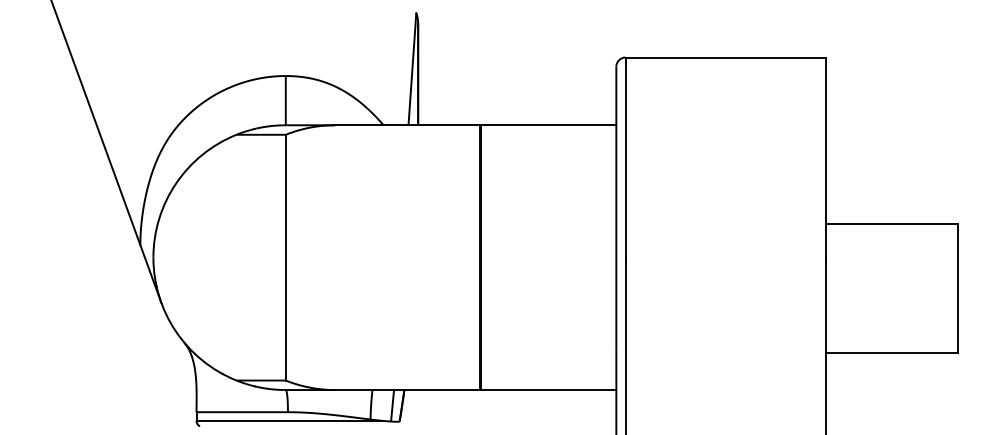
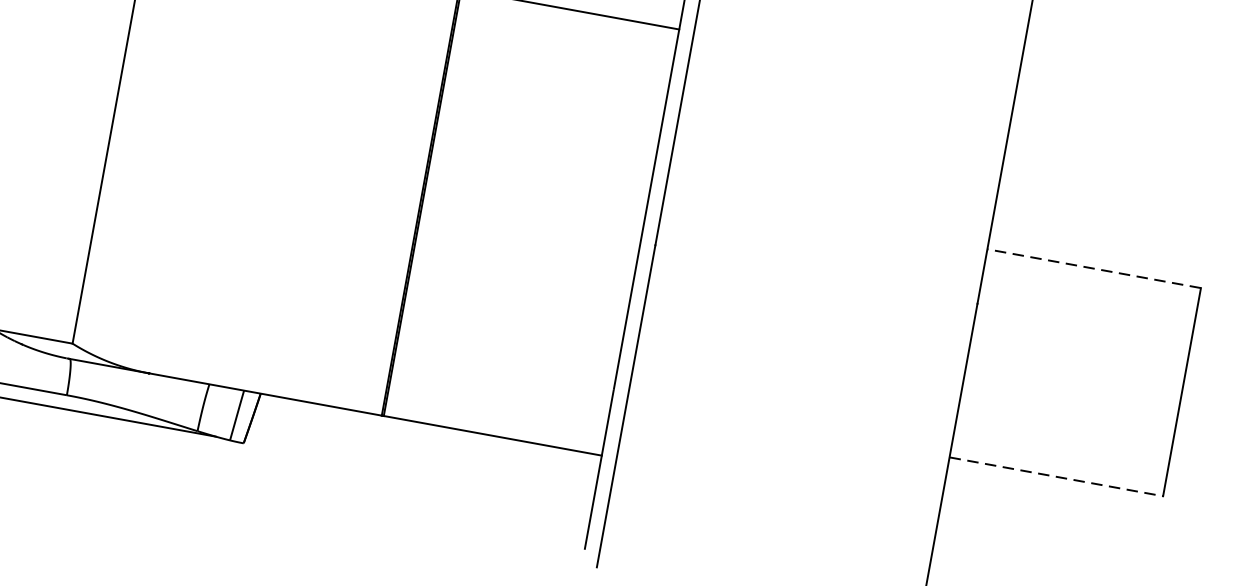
line: (891, 223) -> (1093, 268), solid -> dashed
line: (892, 353) -> (1057, 477), solid -> dashed

